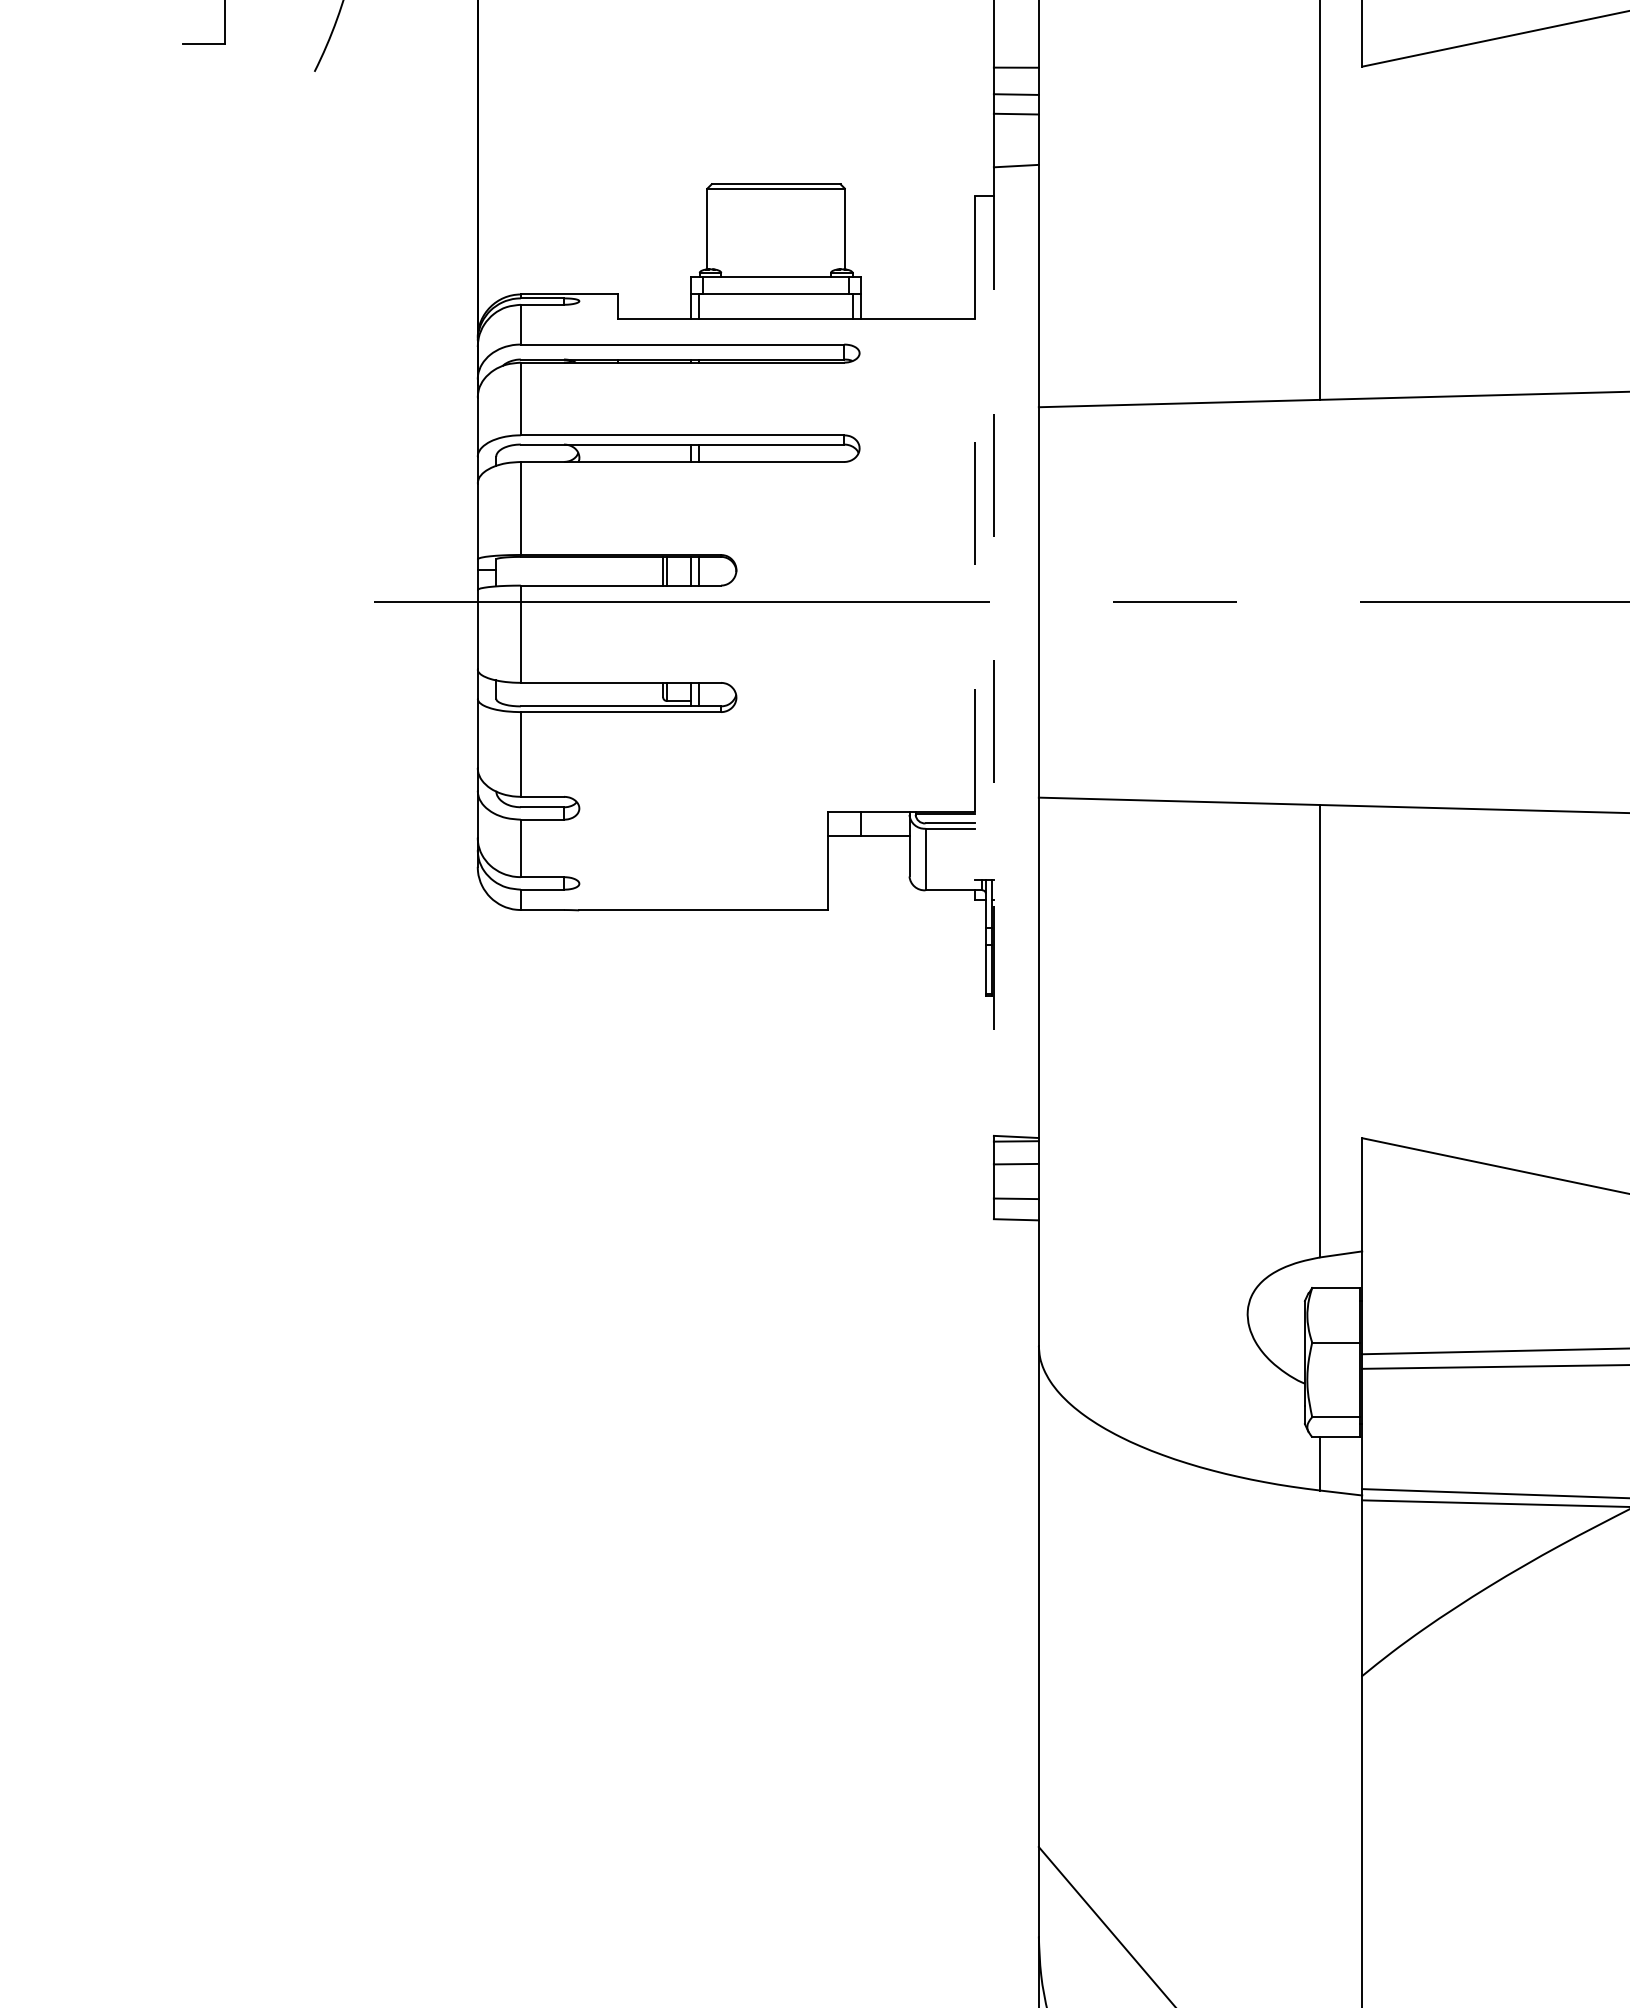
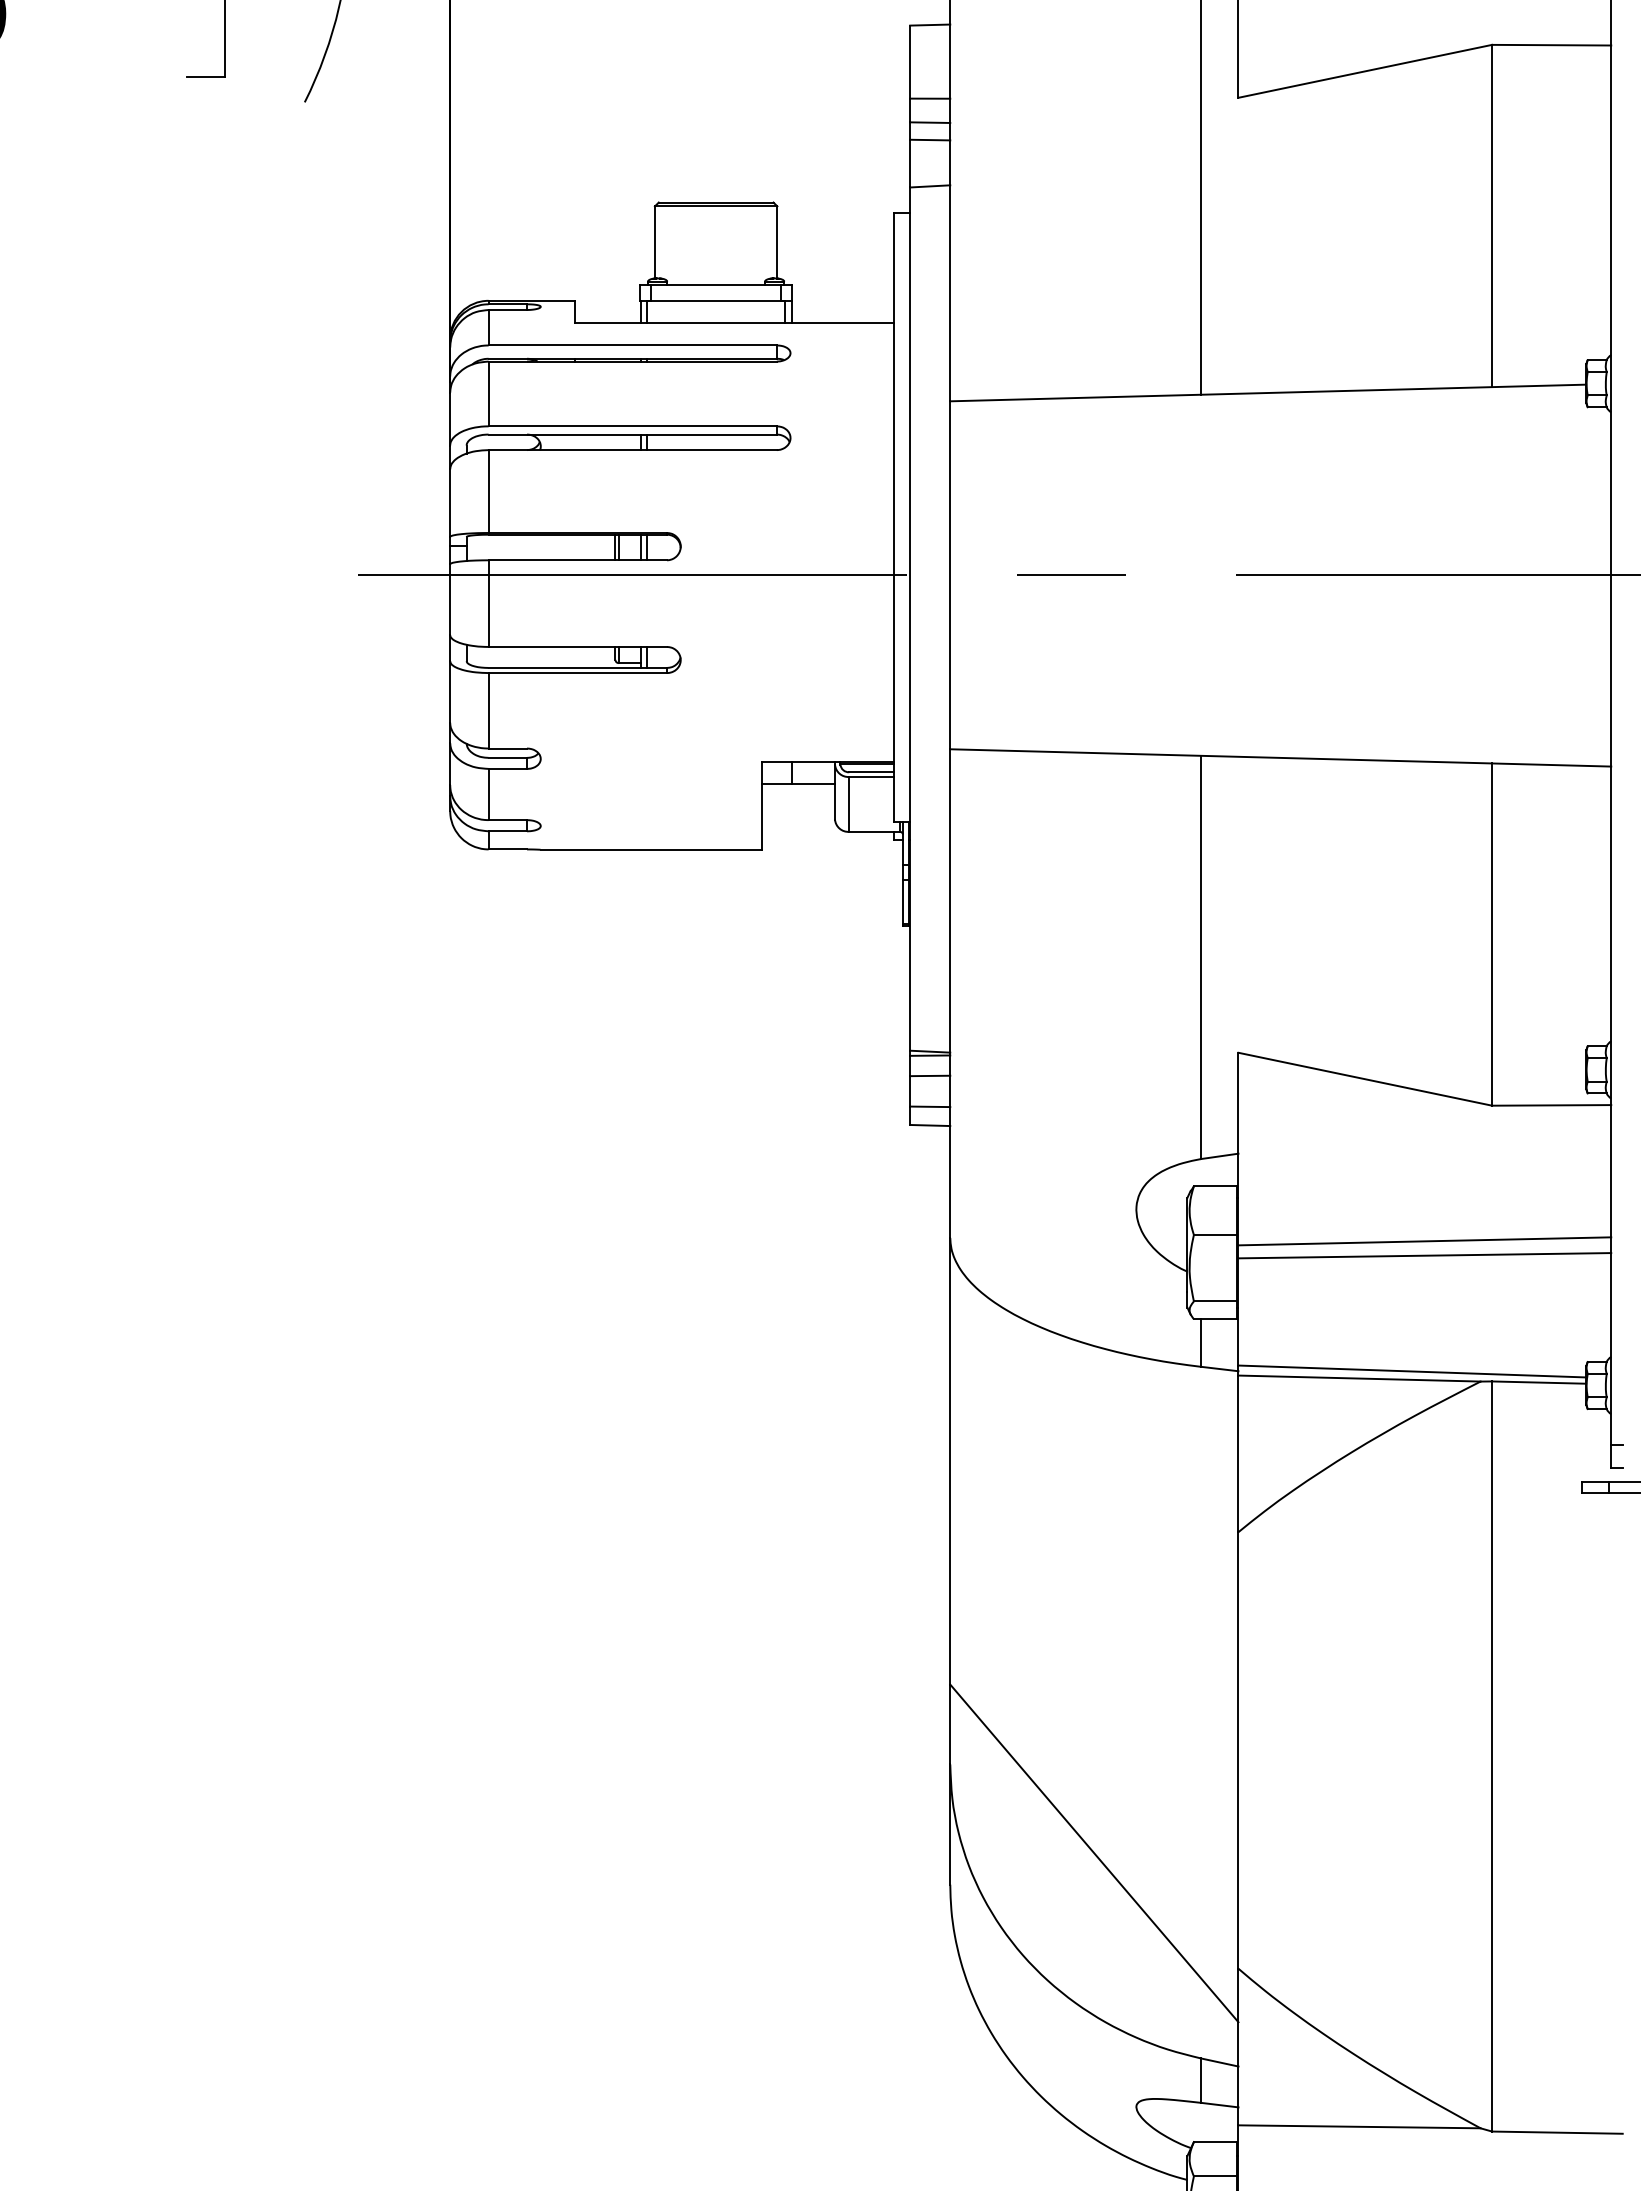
line: (975, 537) -> (893, 517), dashed -> solid
line: (994, 652) -> (910, 619), dashed -> solid

